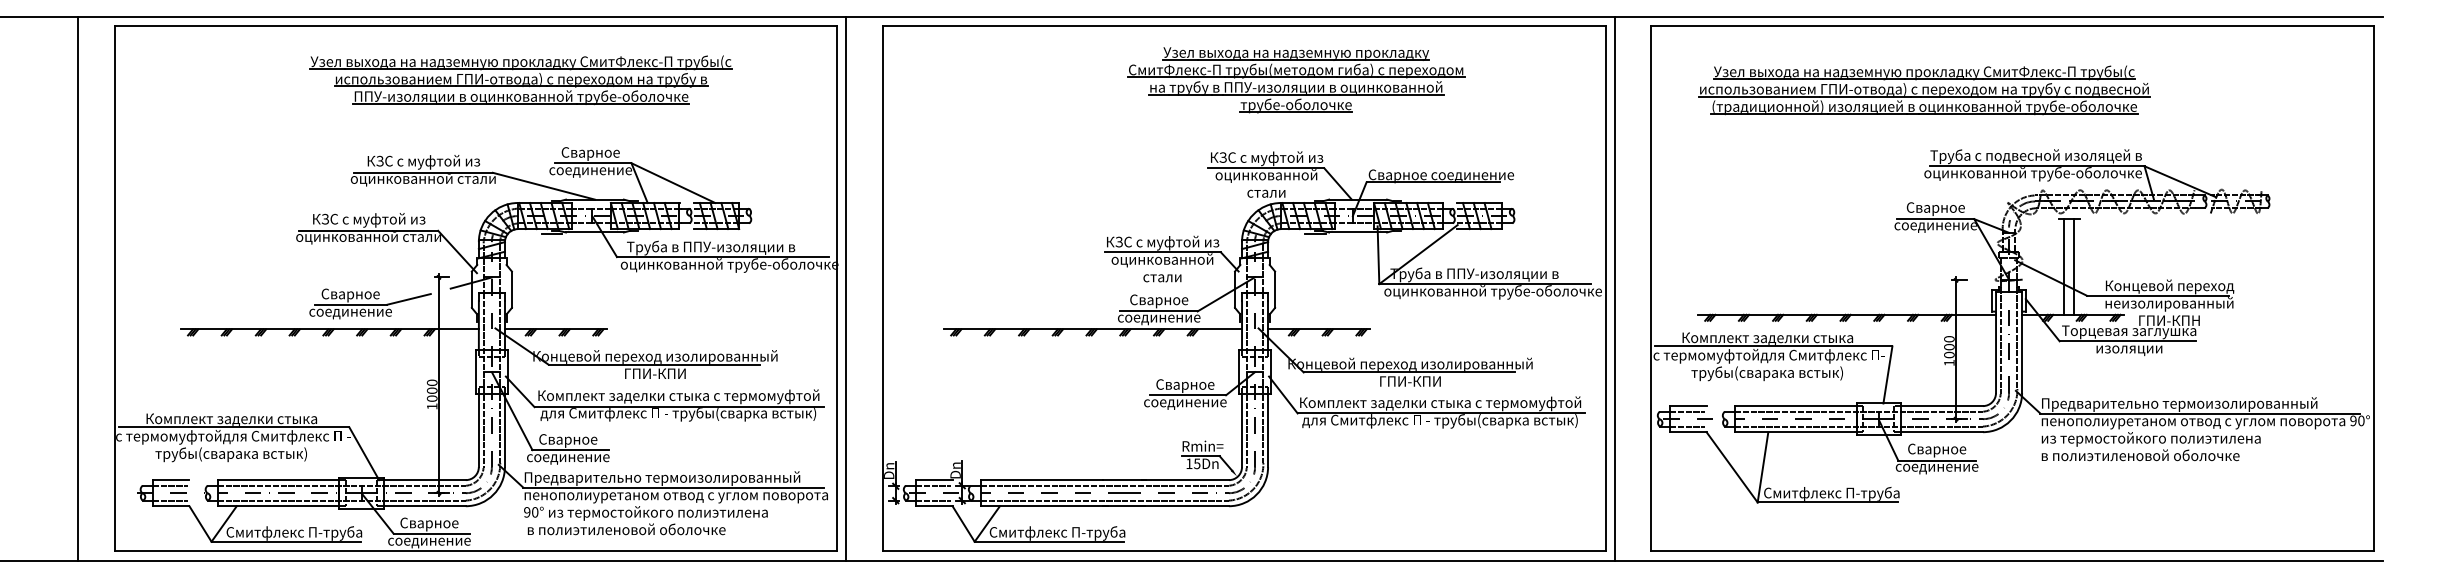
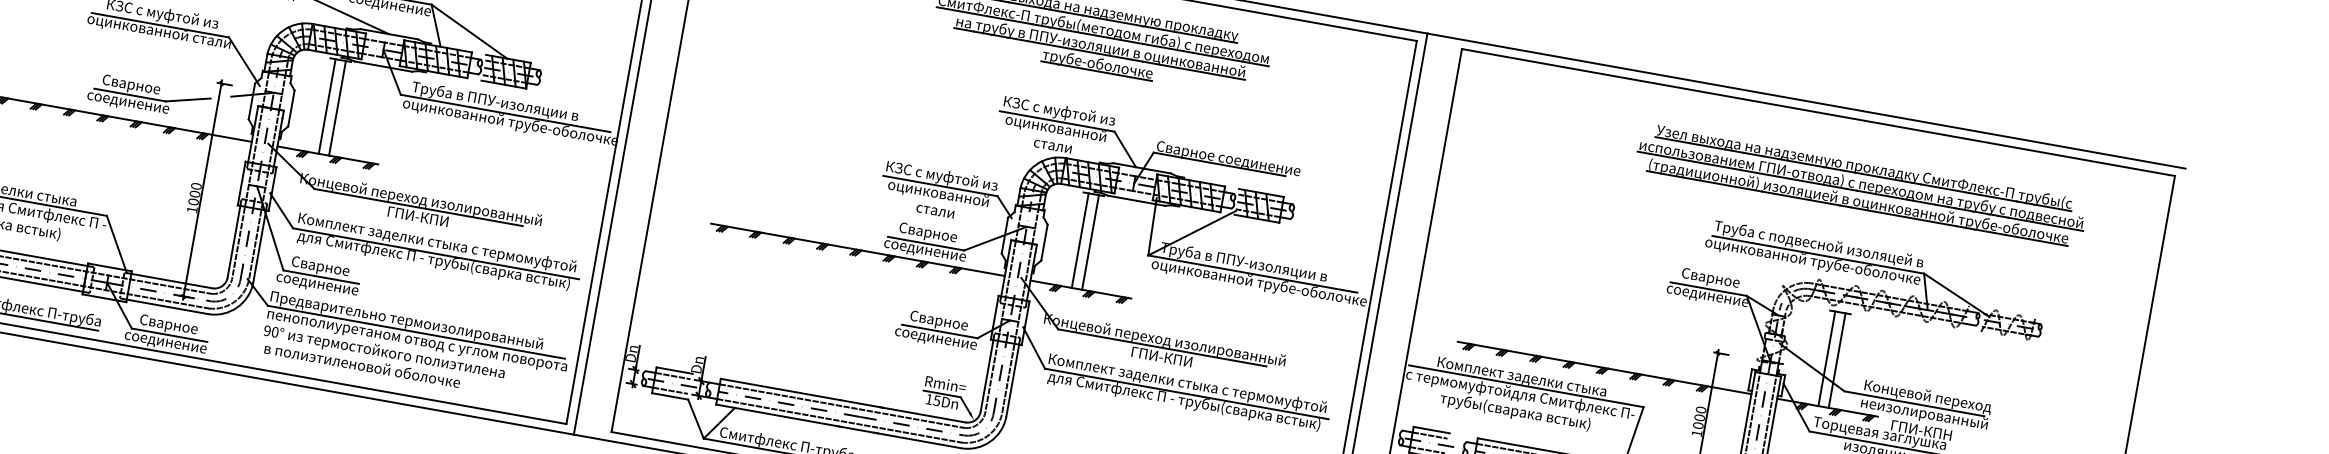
part: (1924, 90) -> (1861, 185), moved
line: (546, 281) -> (326, 106), added
line: (557, 281) -> (337, 108), added
line: (1309, 281) -> (1079, 240), added
line: (1320, 281) -> (1090, 242), added

